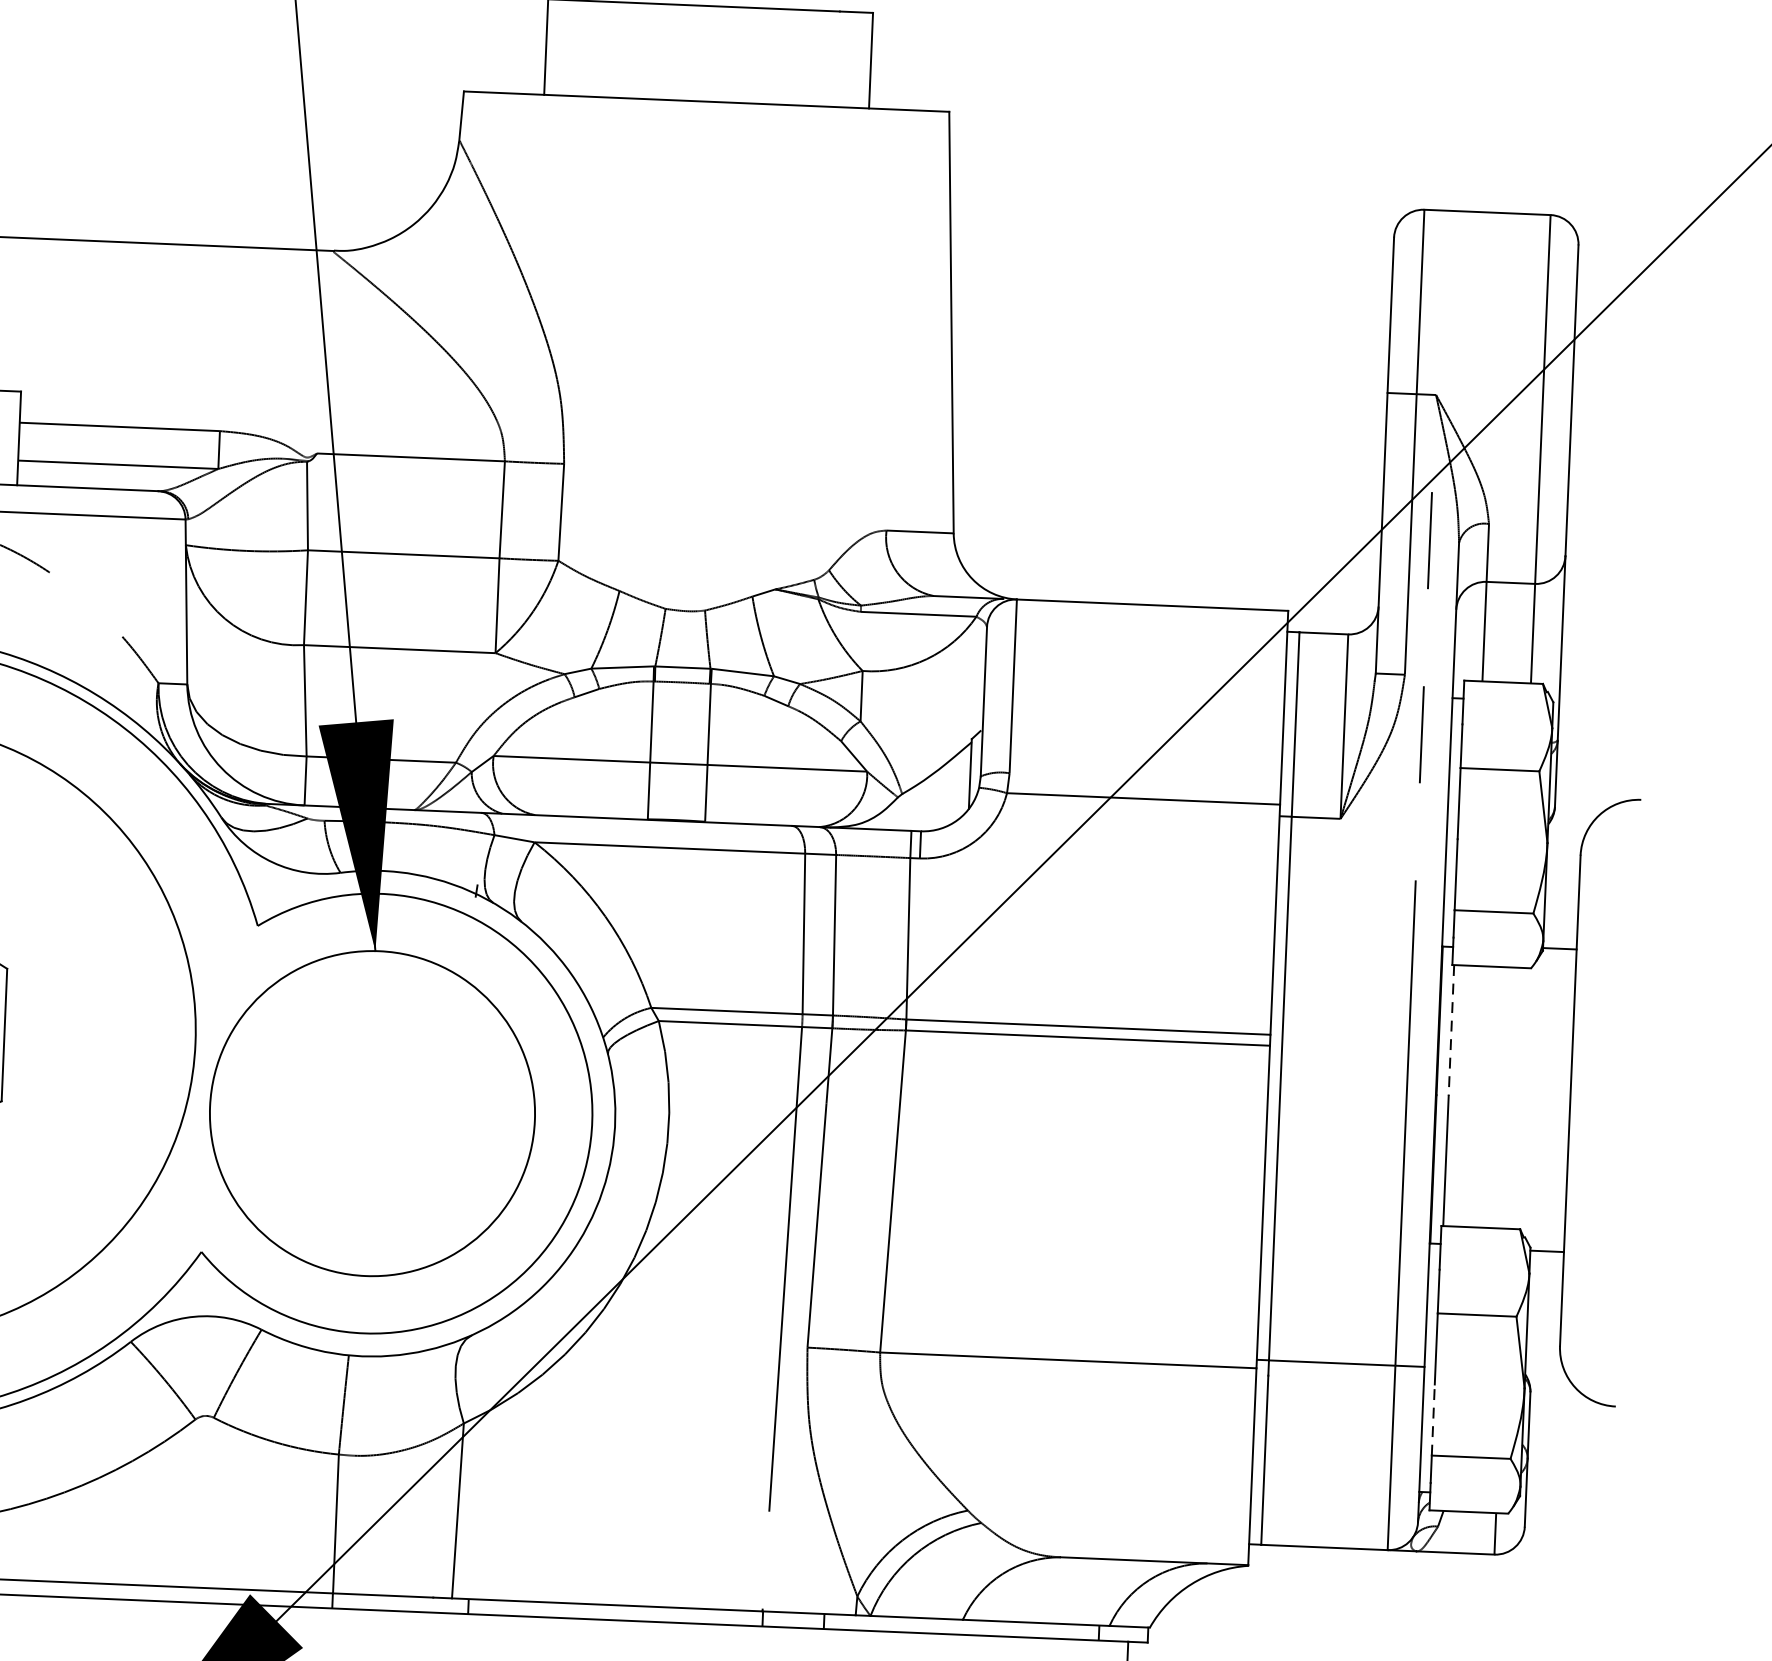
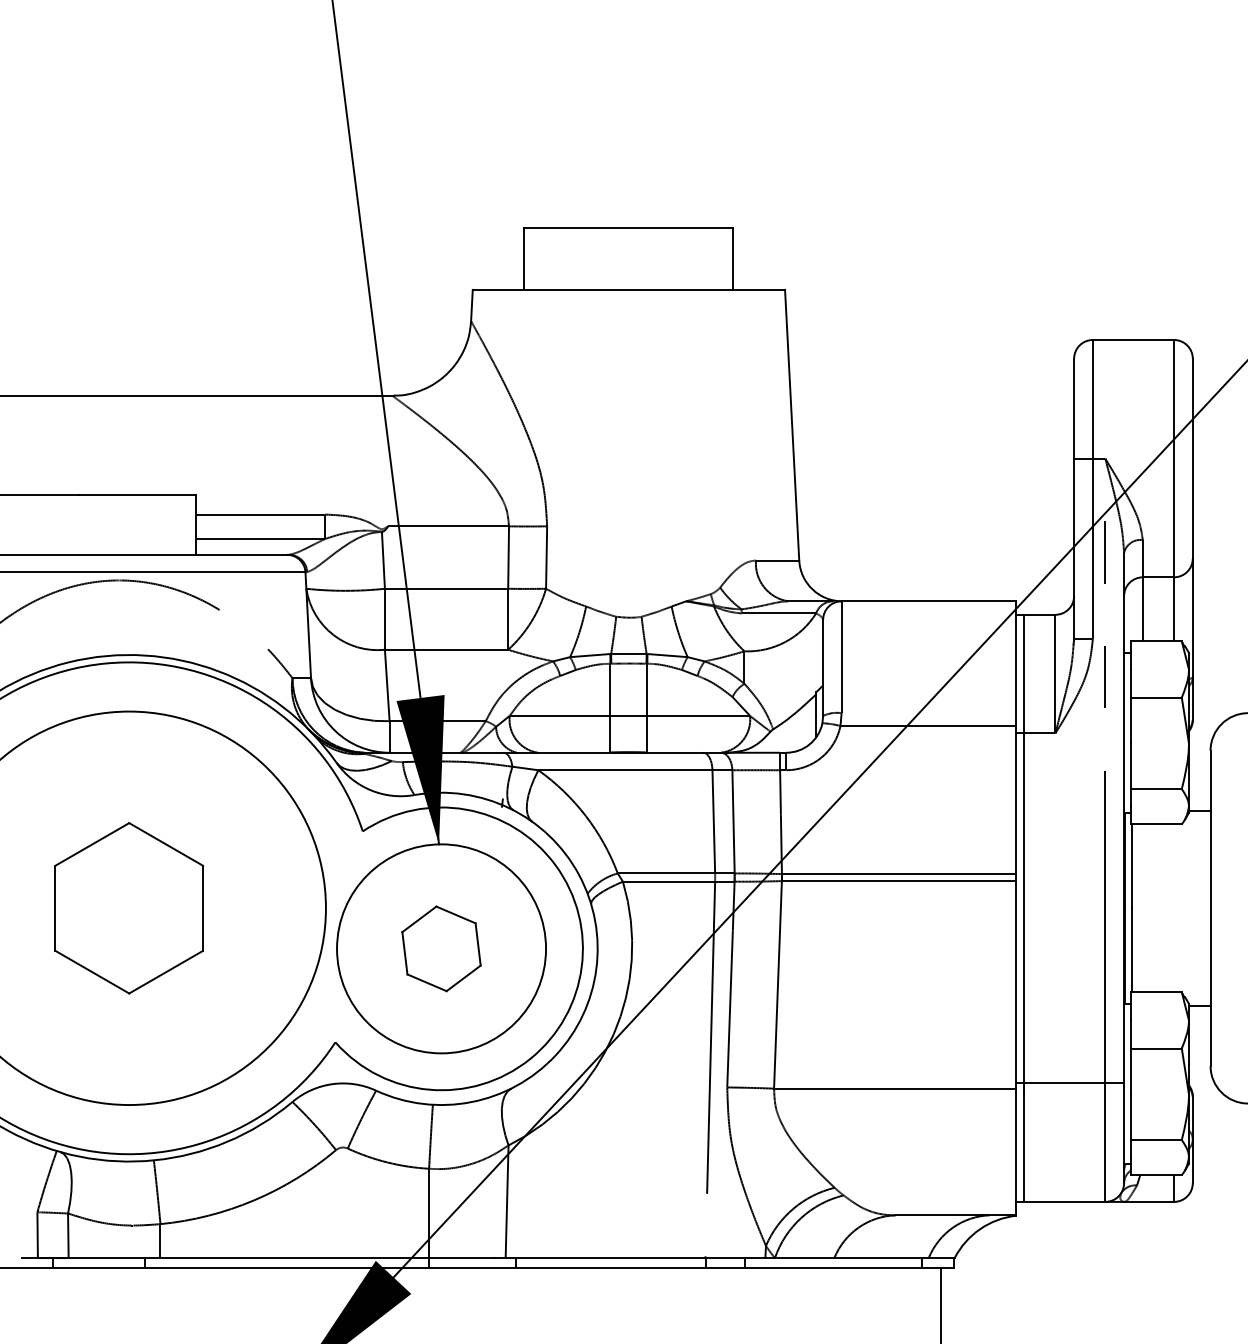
line: (1451, 1030) -> (1132, 866), dashed -> solid
part: (372, 1113) -> (441, 948), added
line: (1433, 1420) -> (1131, 1117), dashed -> solid

